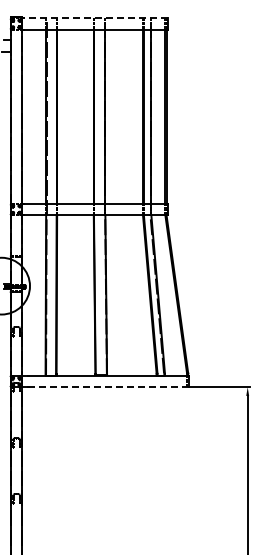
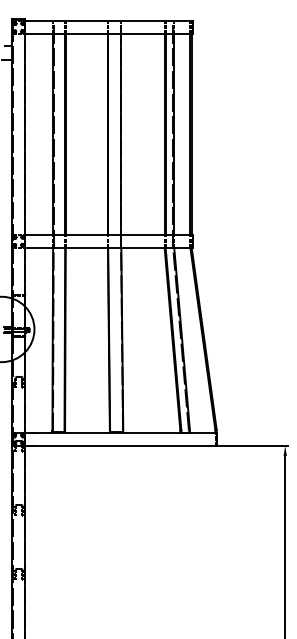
line: (96, 18) -> (111, 21), dashed -> solid
line: (108, 387) -> (124, 446), dashed -> solid

